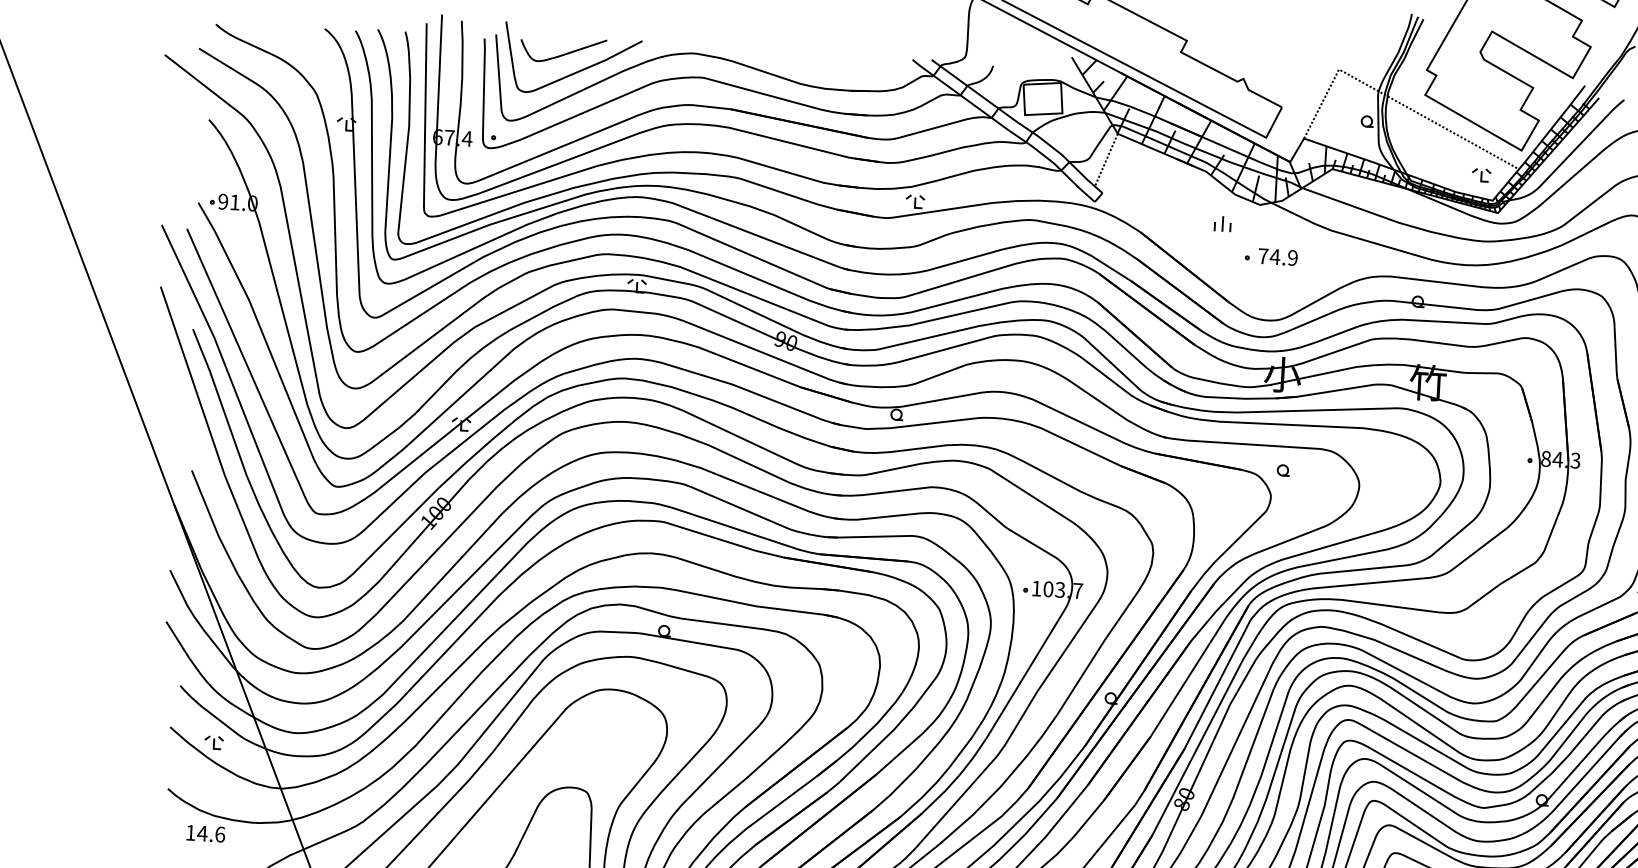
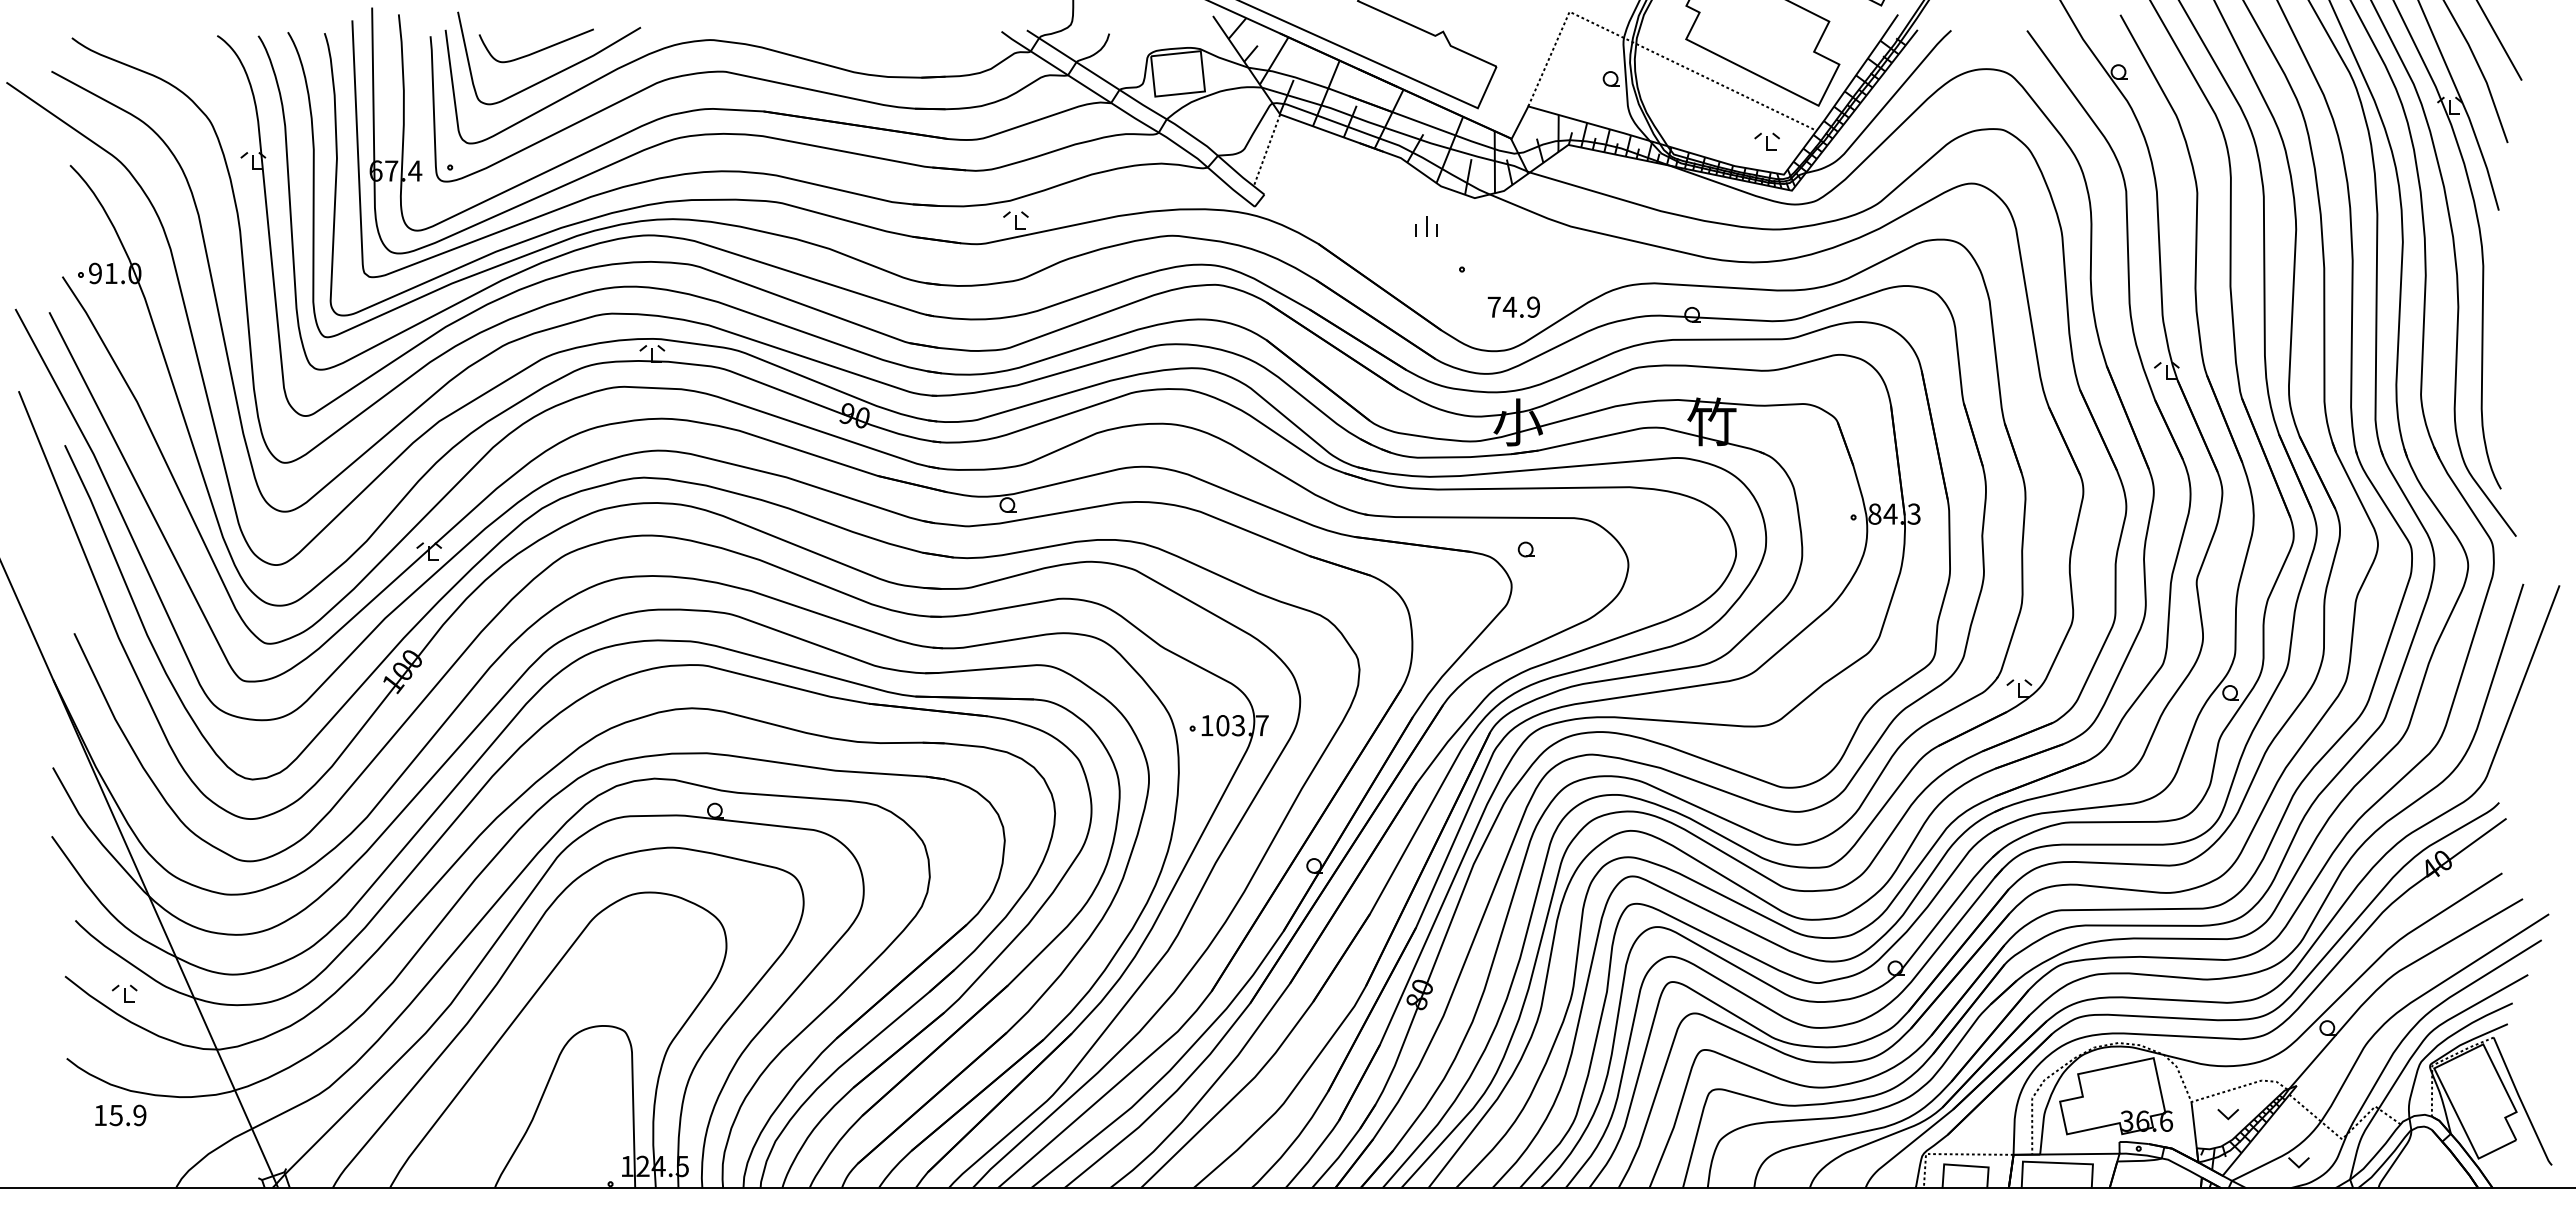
text: (1277, 256) -> (1513, 306), moved
text: (210, 834) -> (127, 1115), 14.6 -> 15.9

